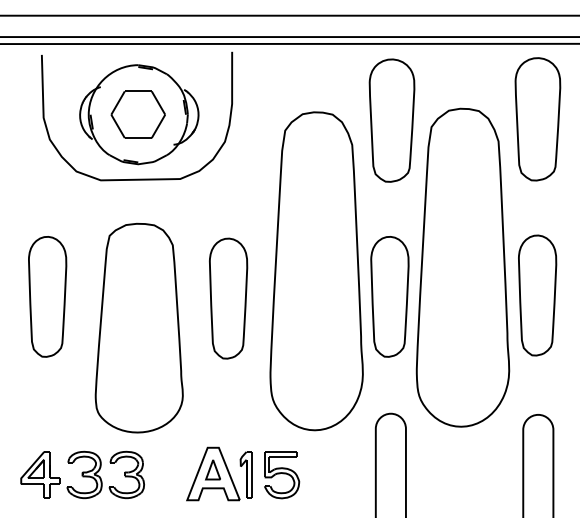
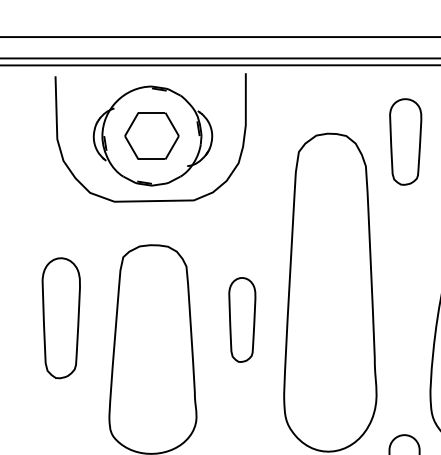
part: (391, 120) -> (405, 141), size x0.7
part: (389, 296) -> (403, 317), removed
part: (228, 298) -> (242, 319), size x0.7

